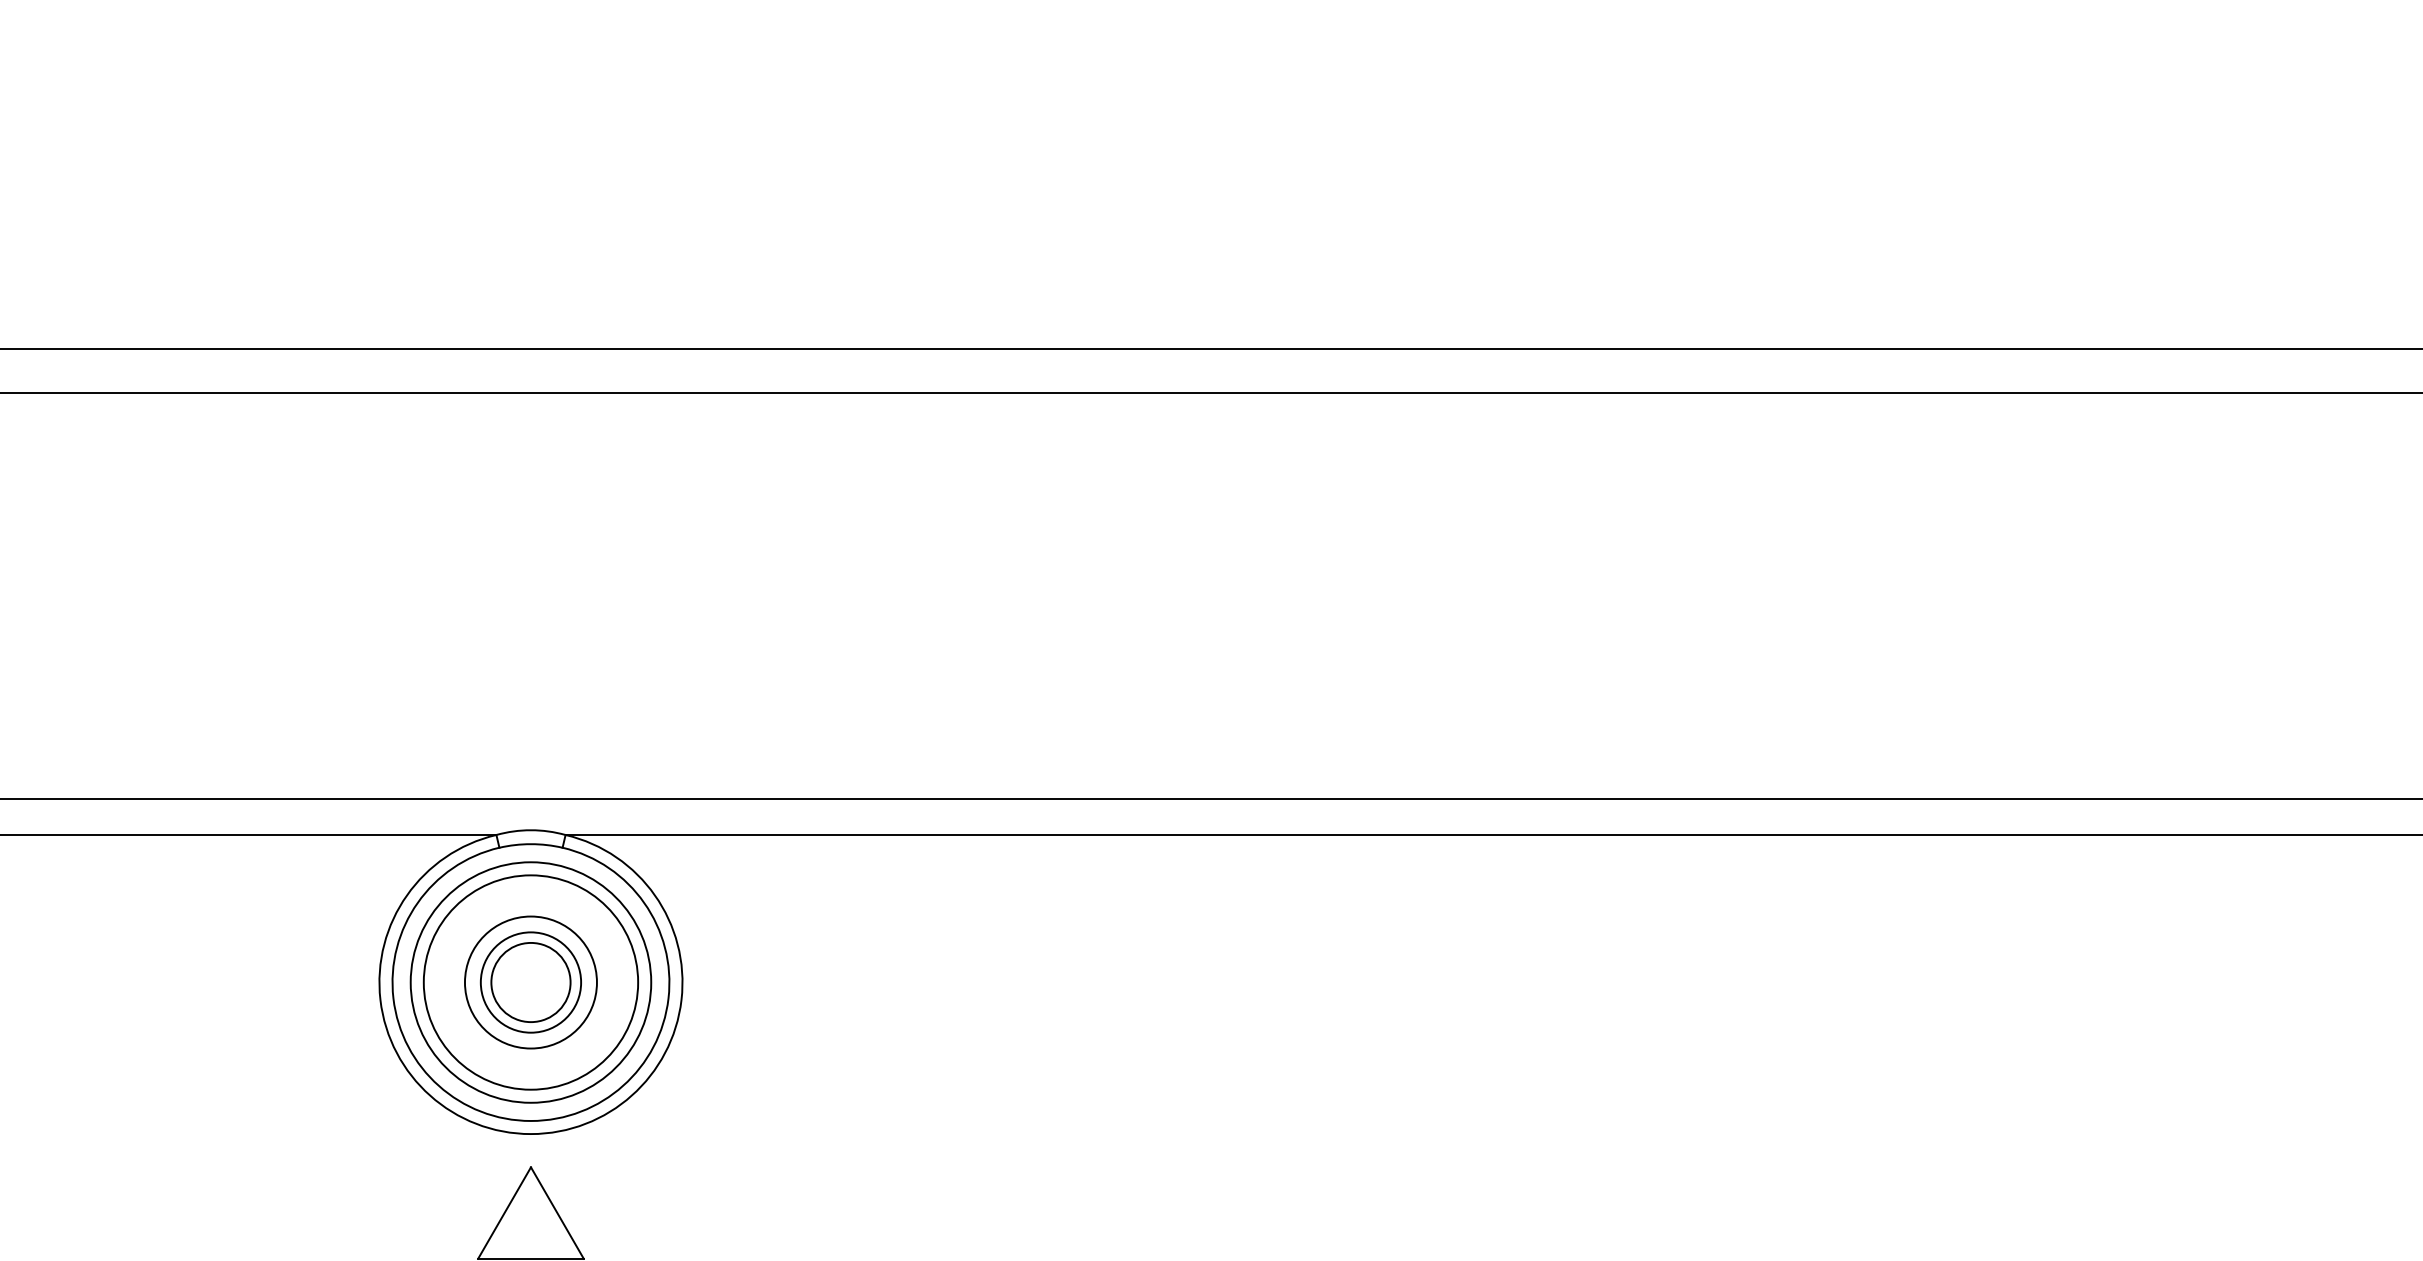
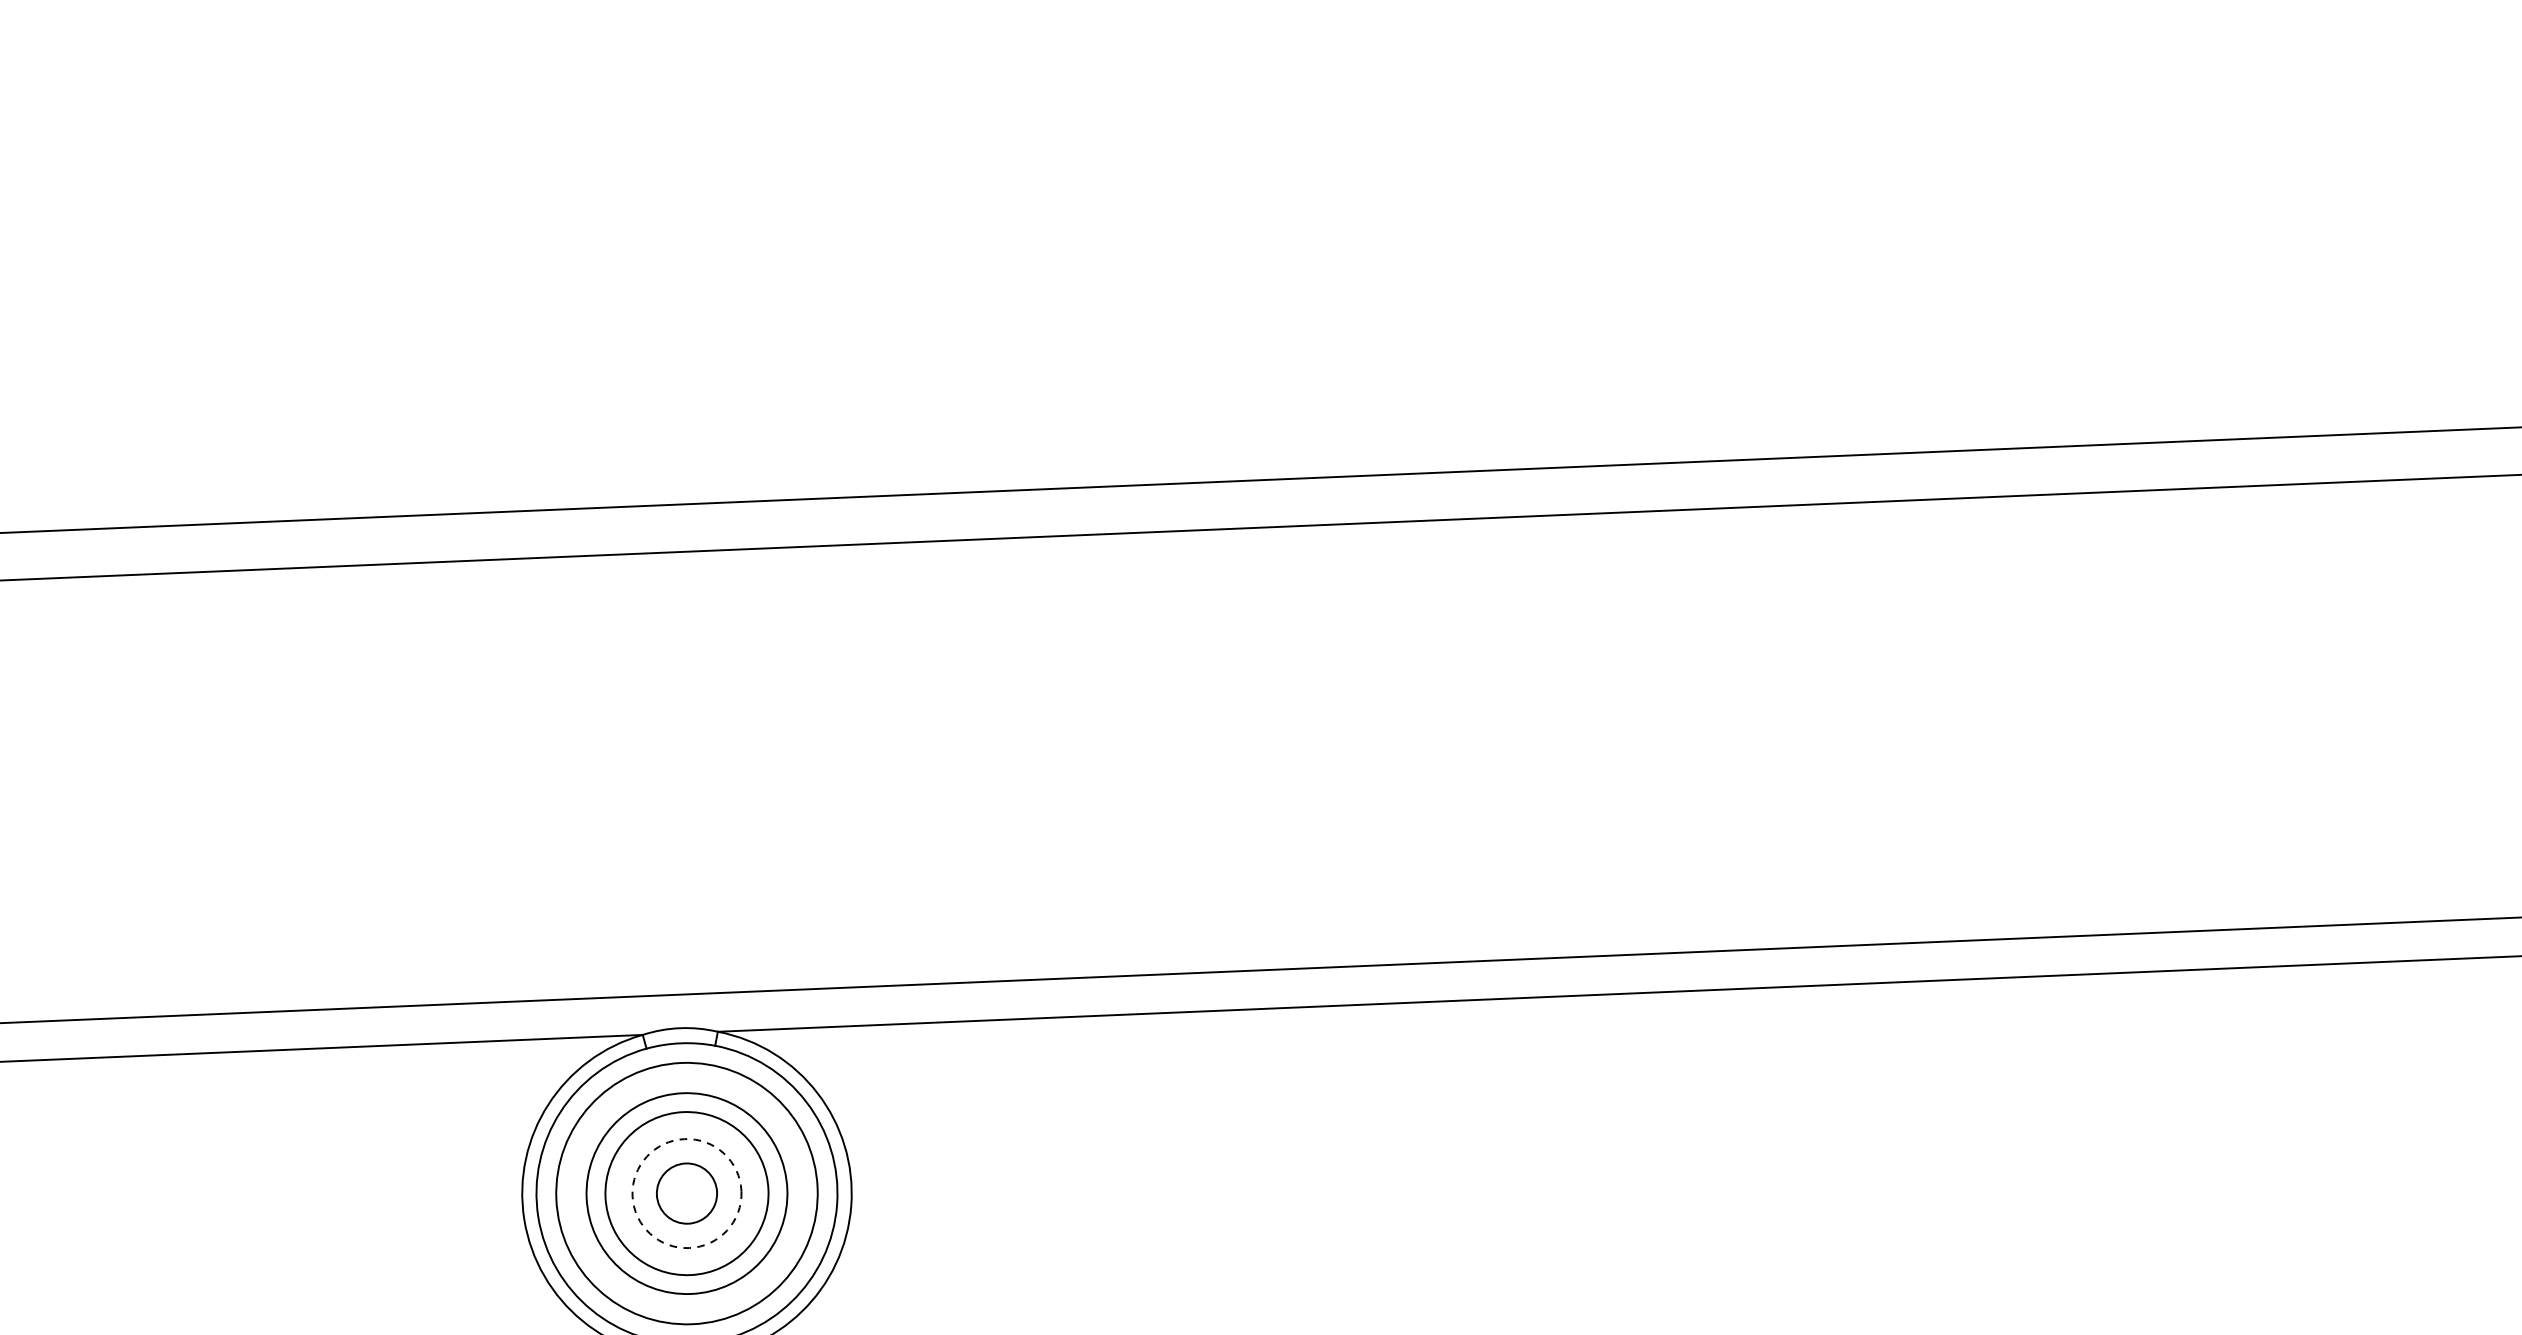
circle: (530, 982) -> (686, 1193), size x0.7
circle: (530, 982) -> (686, 1193), size x0.7
circle: (530, 982) -> (686, 1193), size x1.4
circle: (530, 982) -> (686, 1193), solid -> dashed

